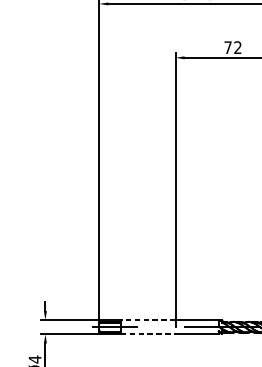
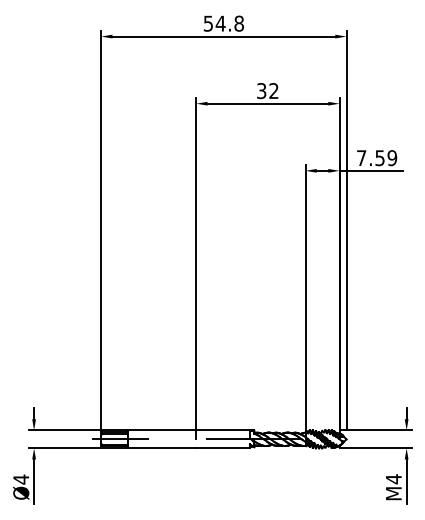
text: (227, 48) -> (261, 91), 72 -> 32
line: (147, 320) -> (161, 430), dashed -> solid
line: (148, 334) -> (162, 448), dashed -> solid

